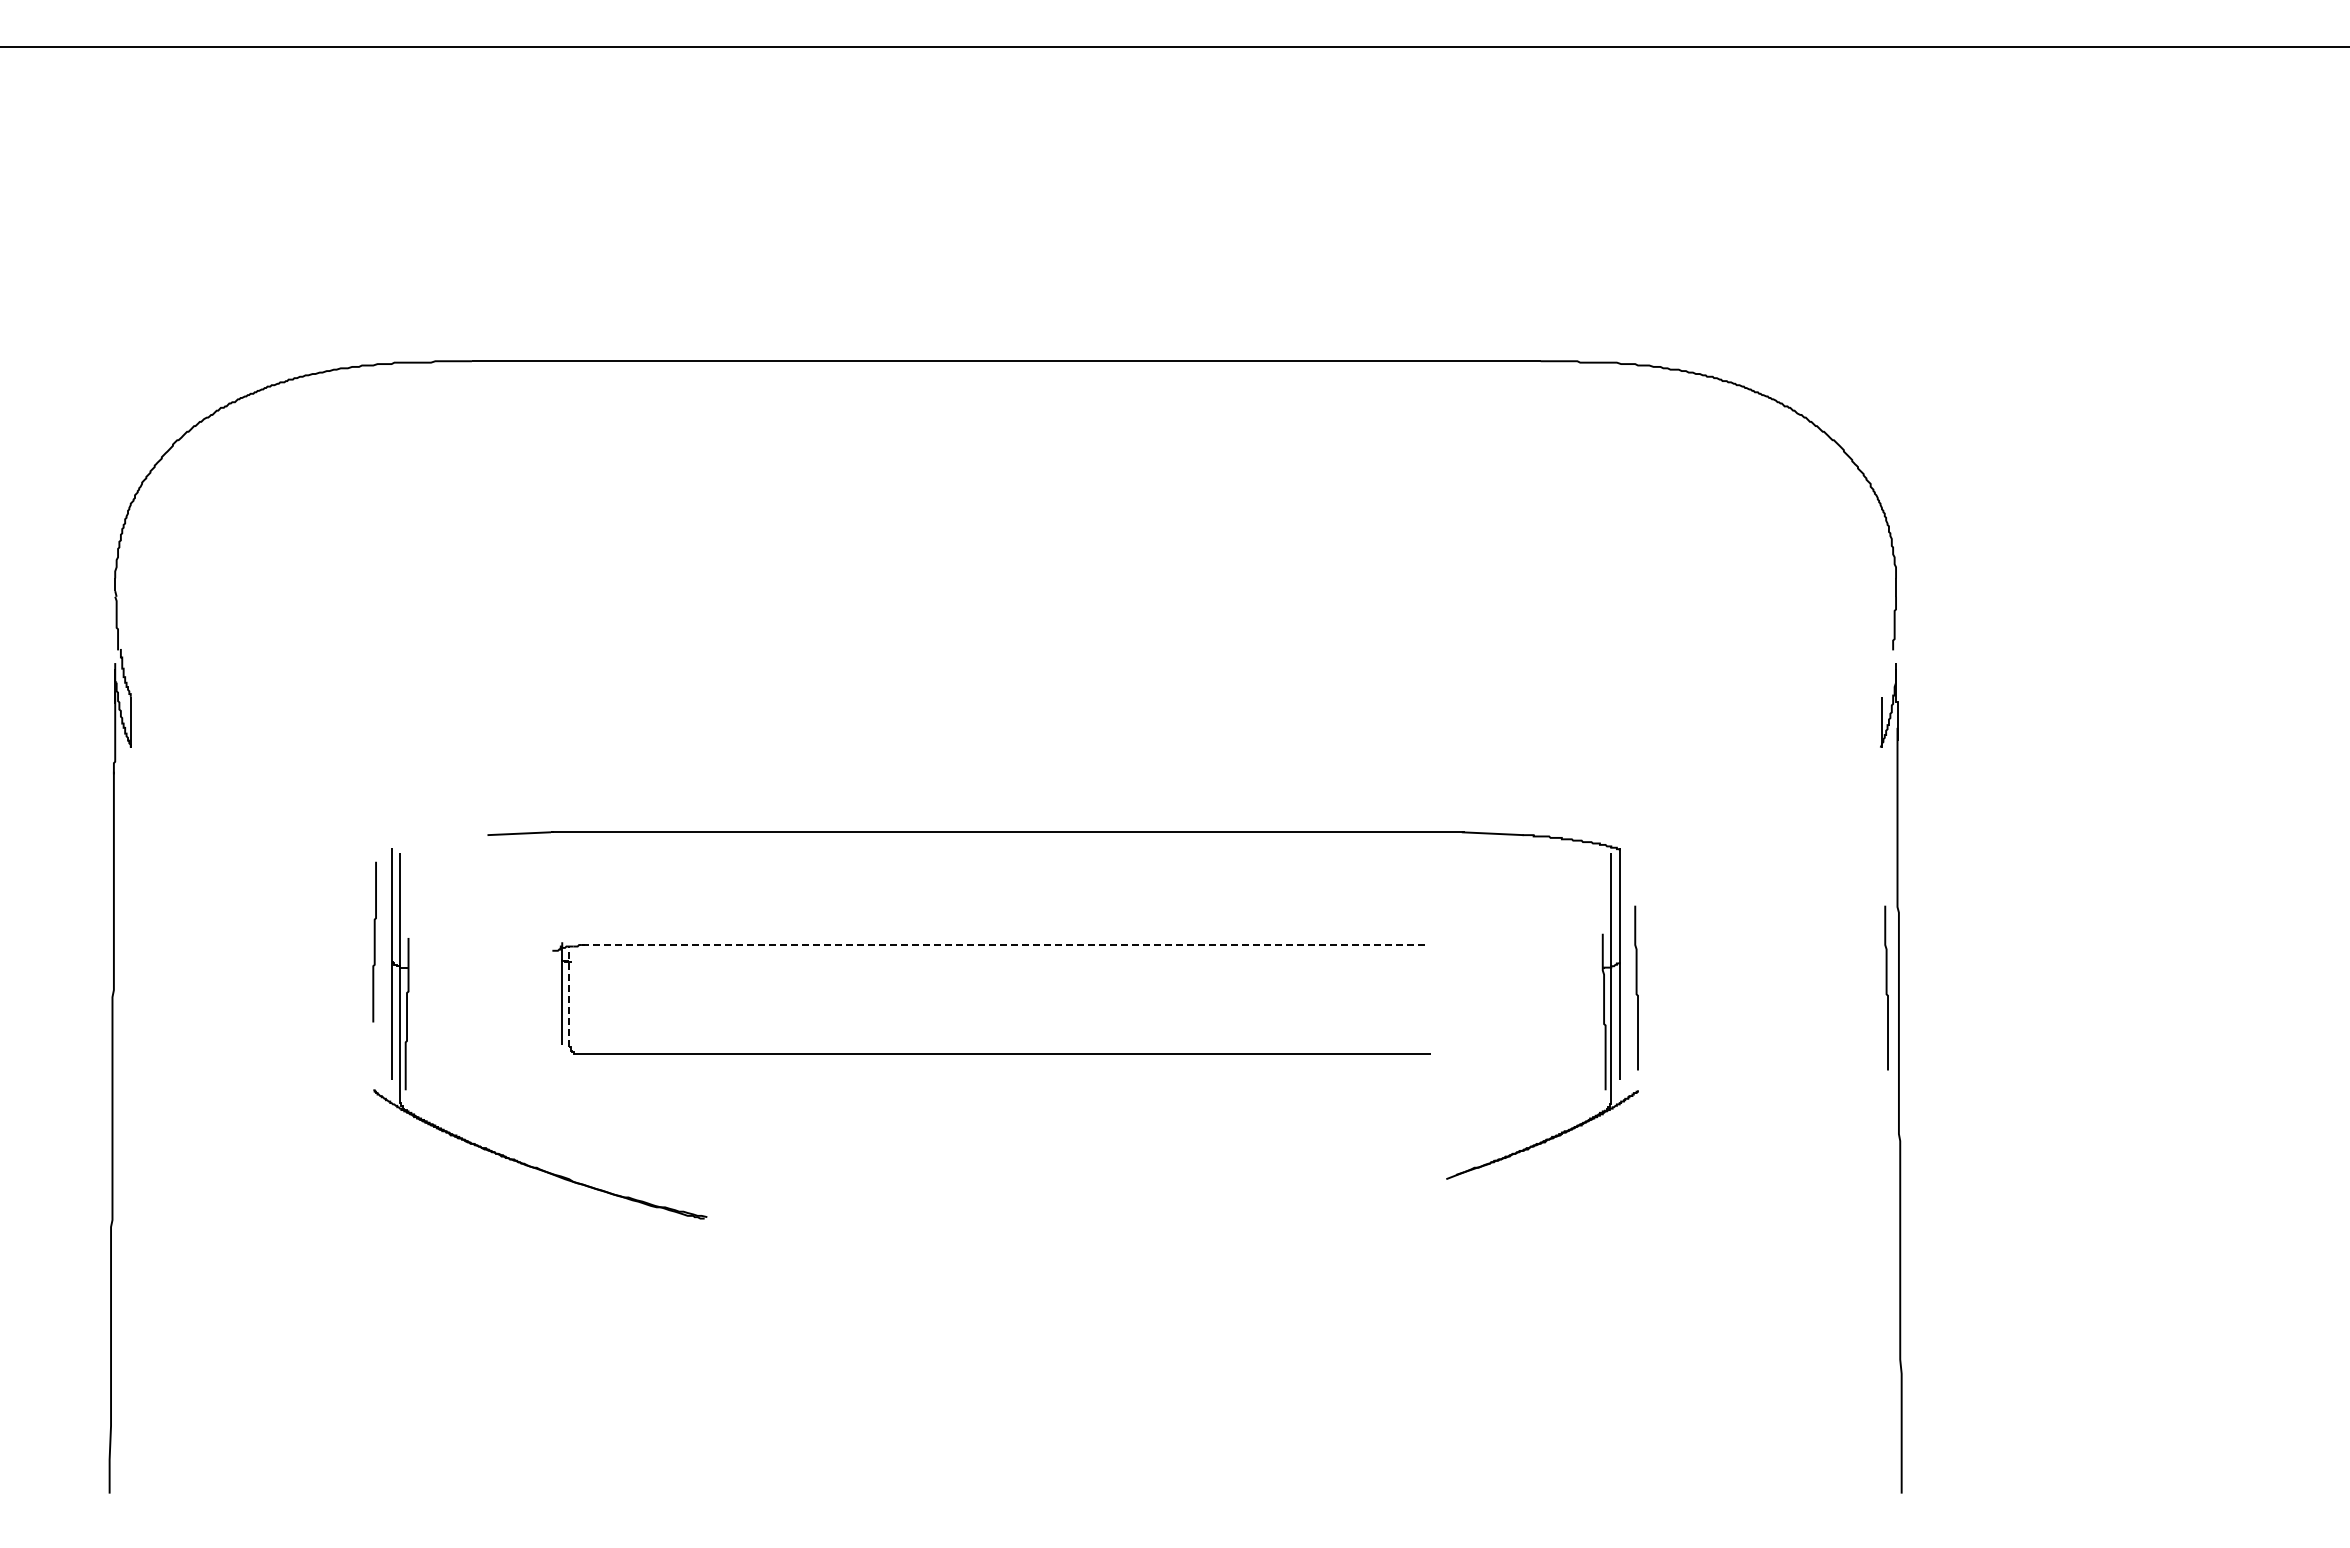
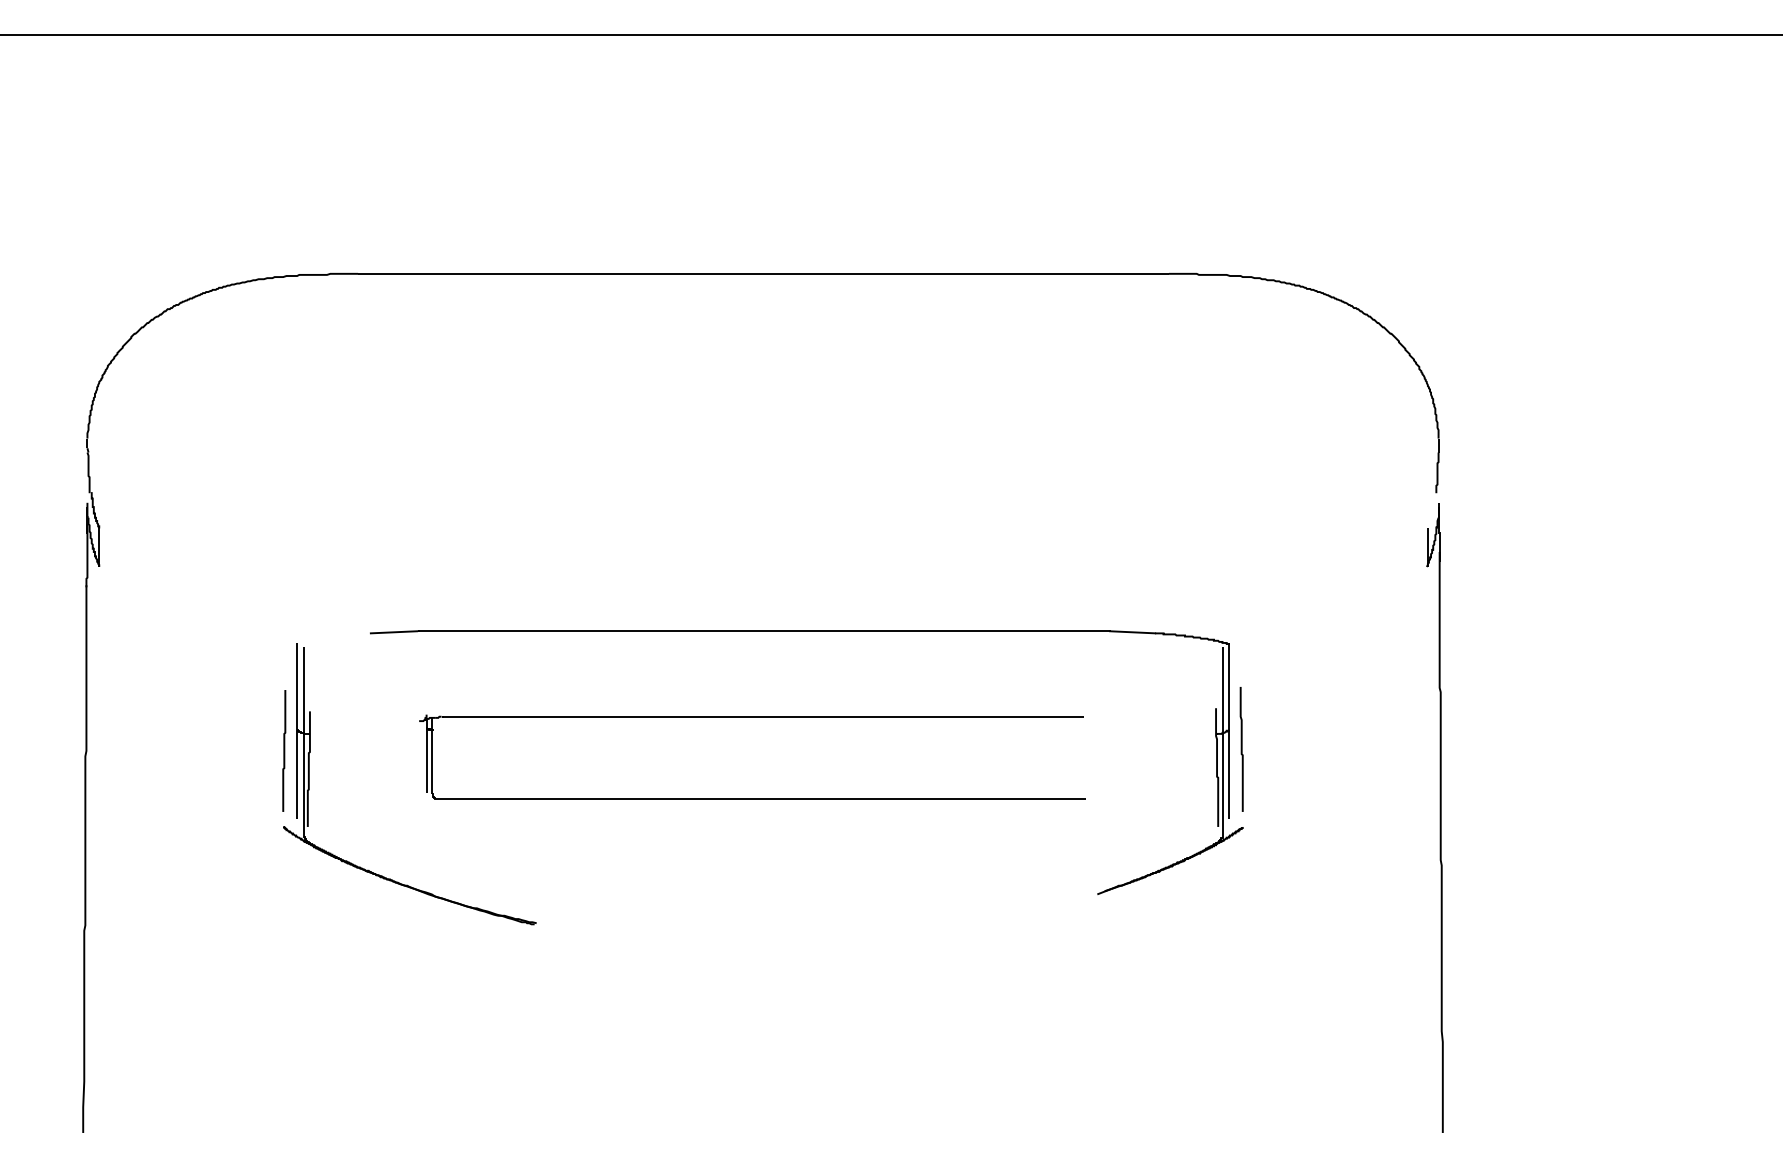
line: (374, 941) -> (284, 750), moved
line: (1005, 945) -> (762, 717), dashed -> solid
line: (1886, 987) -> (1431, 748), removed
line: (569, 996) -> (432, 755), dashed -> solid

